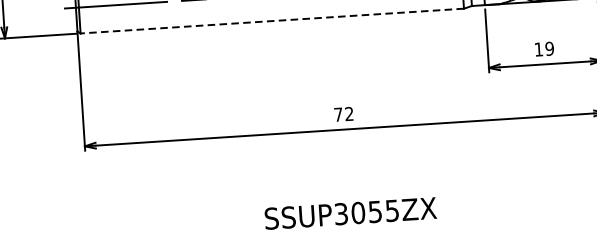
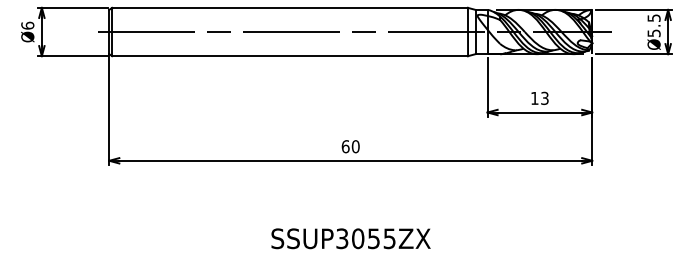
line: (272, 21) -> (290, 56), dashed -> solid
text: (549, 47) -> (544, 97), 19 -> 13
text: (343, 114) -> (350, 146), 72 -> 60

